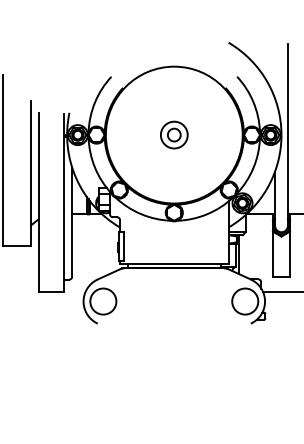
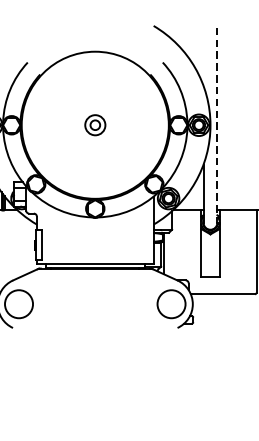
part: (174, 134) -> (95, 124), size x0.7
line: (287, 135) -> (216, 125), solid -> dashed

